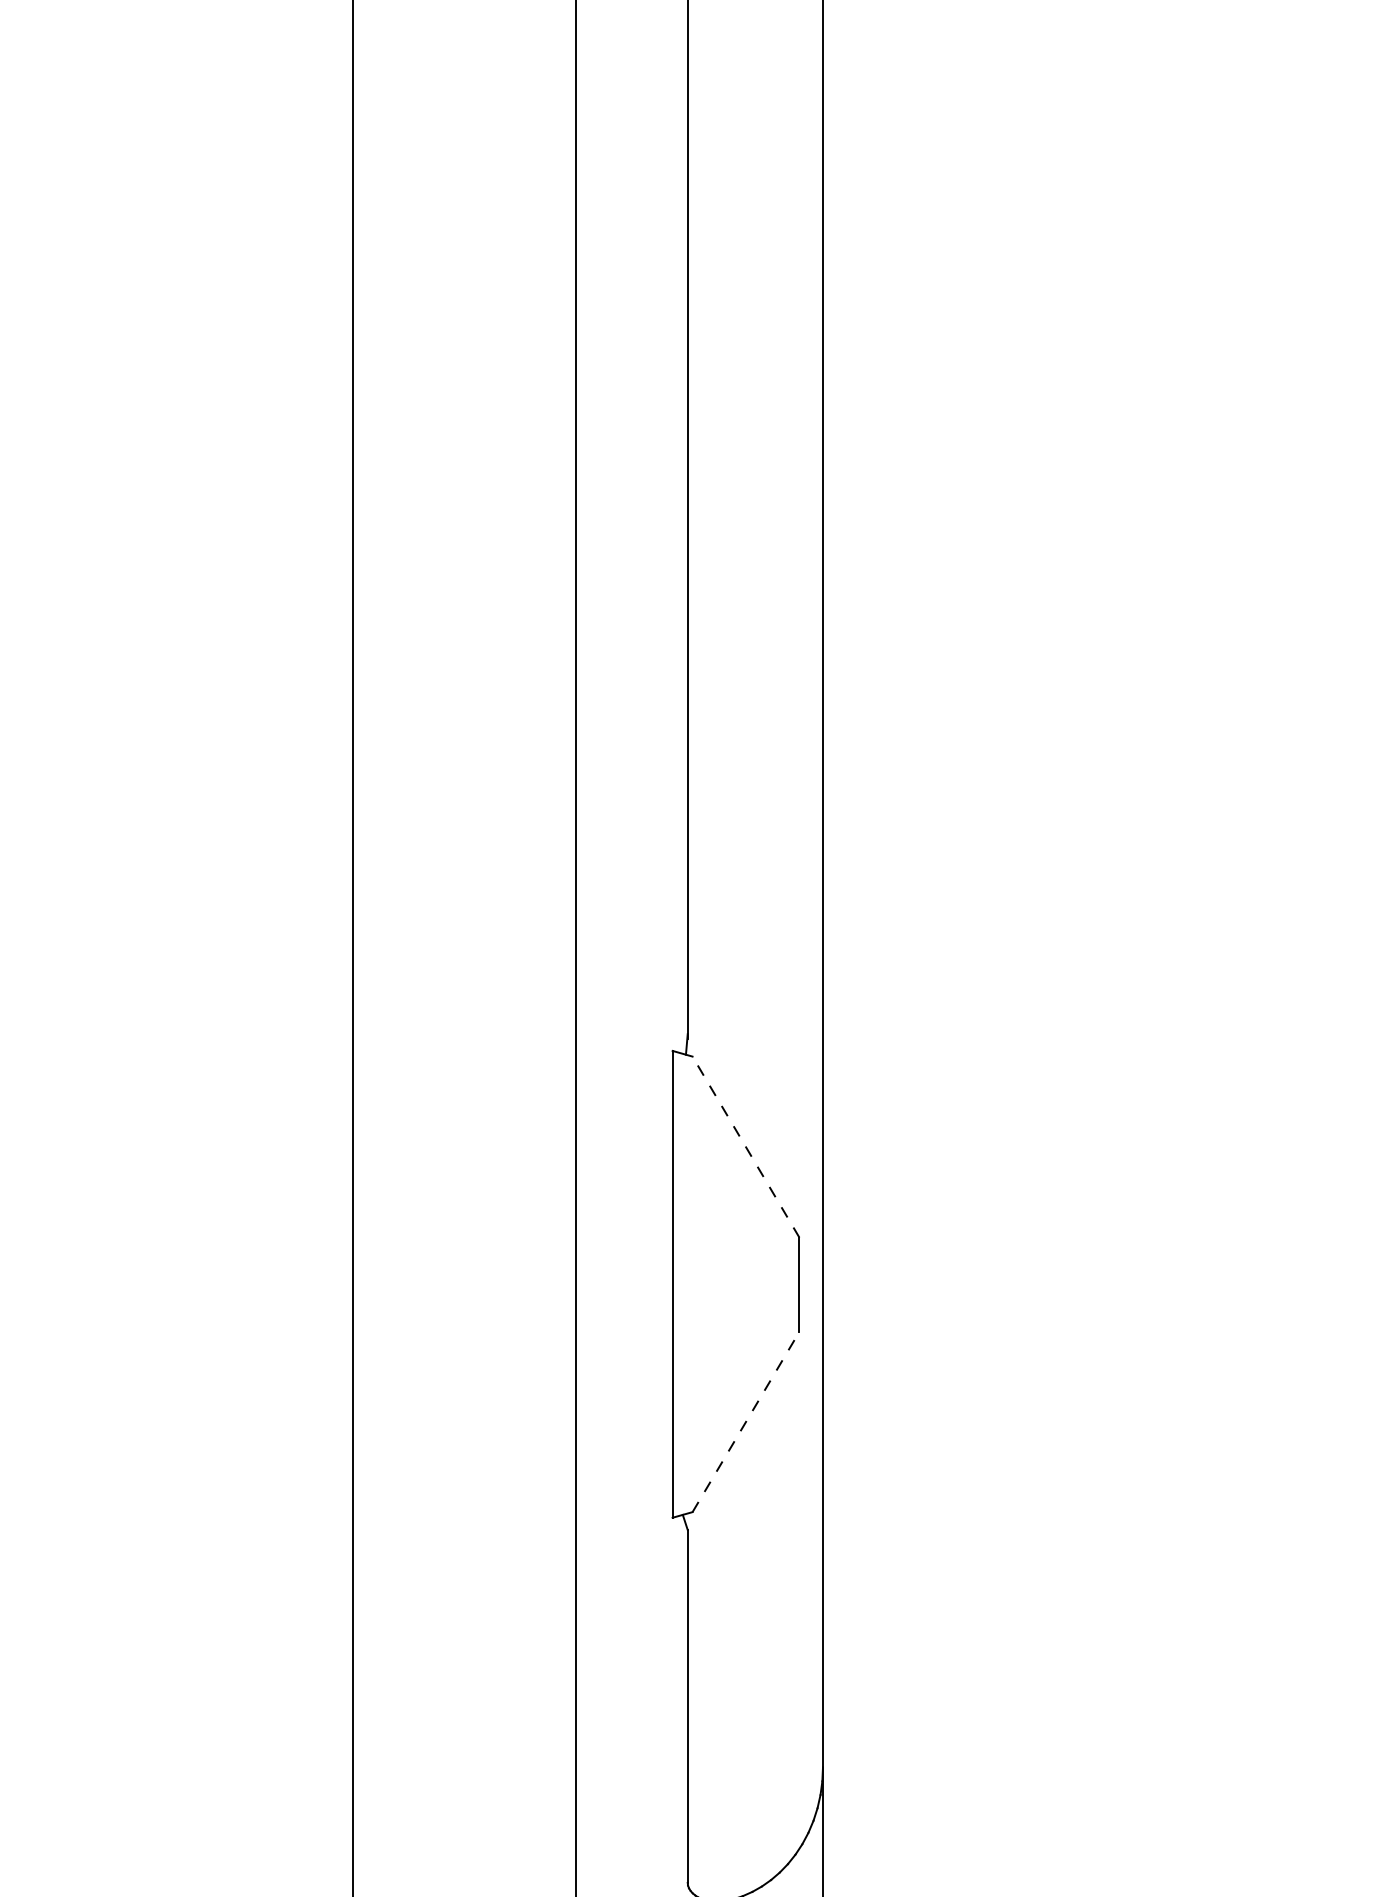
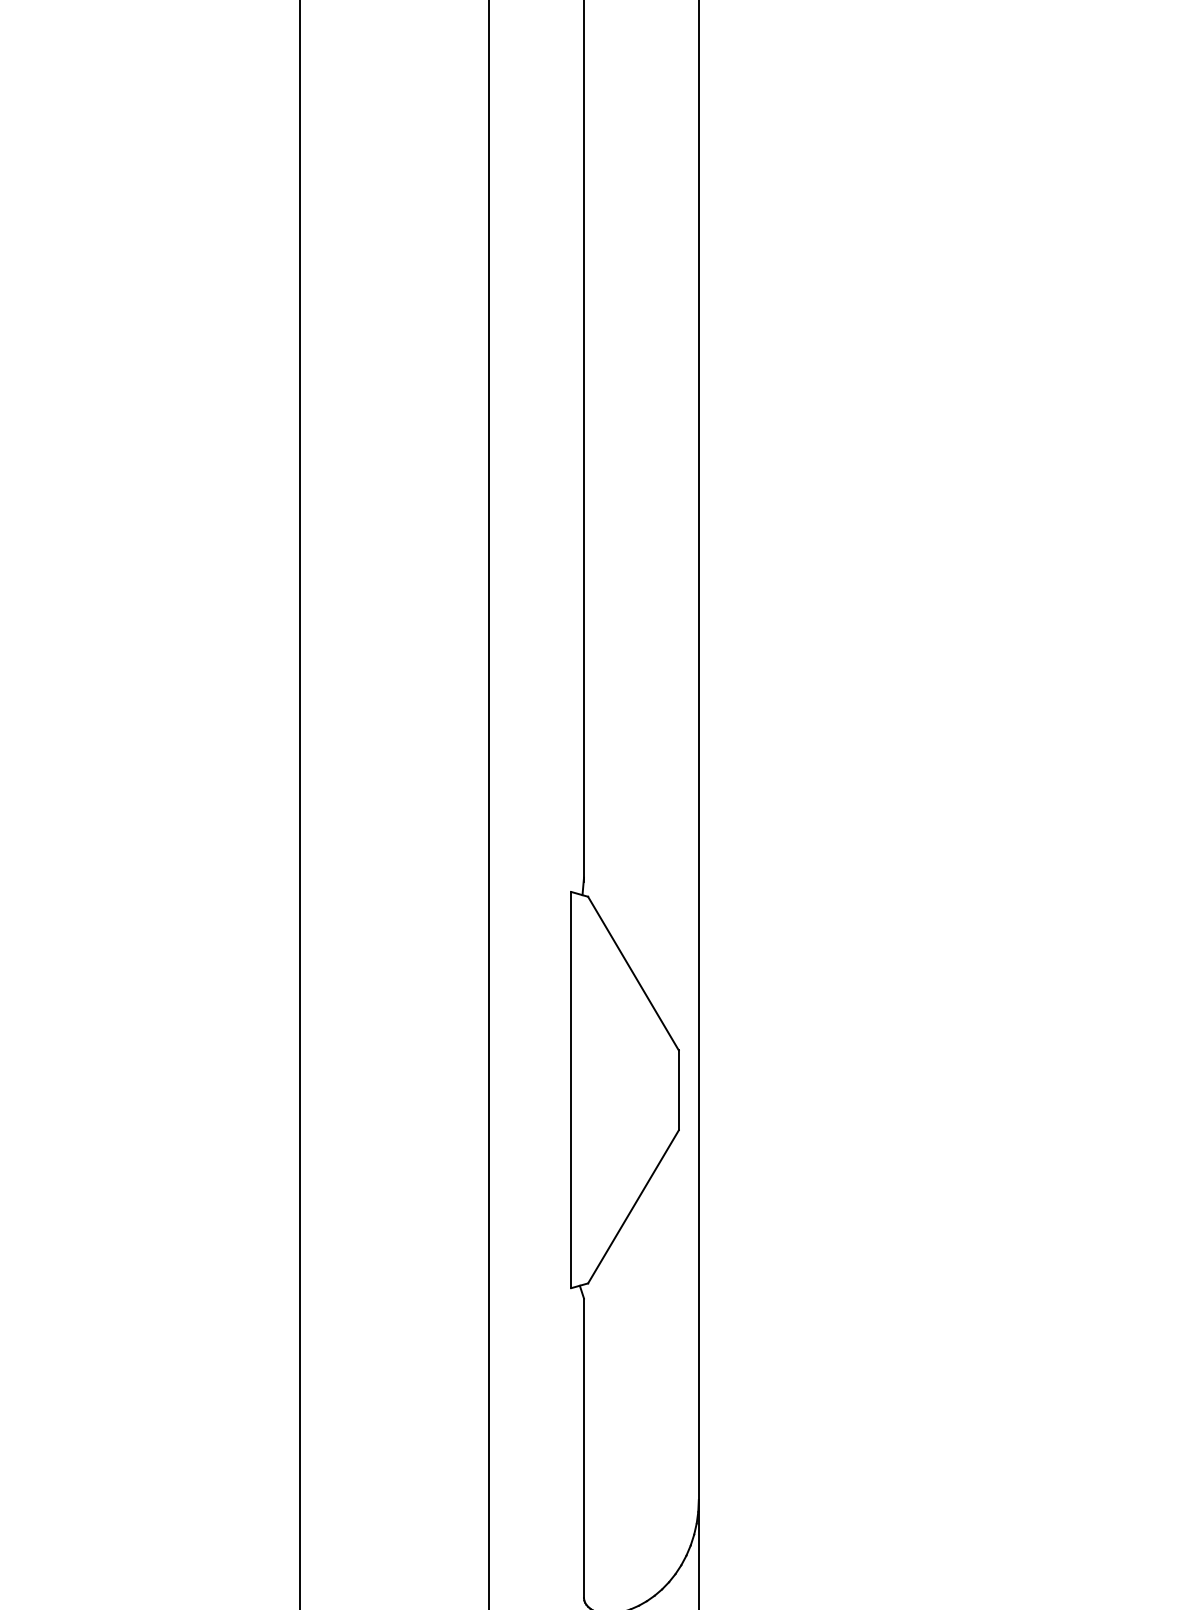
line: (745, 1146) -> (633, 973), dashed -> solid
line: (746, 1421) -> (633, 1206), dashed -> solid

